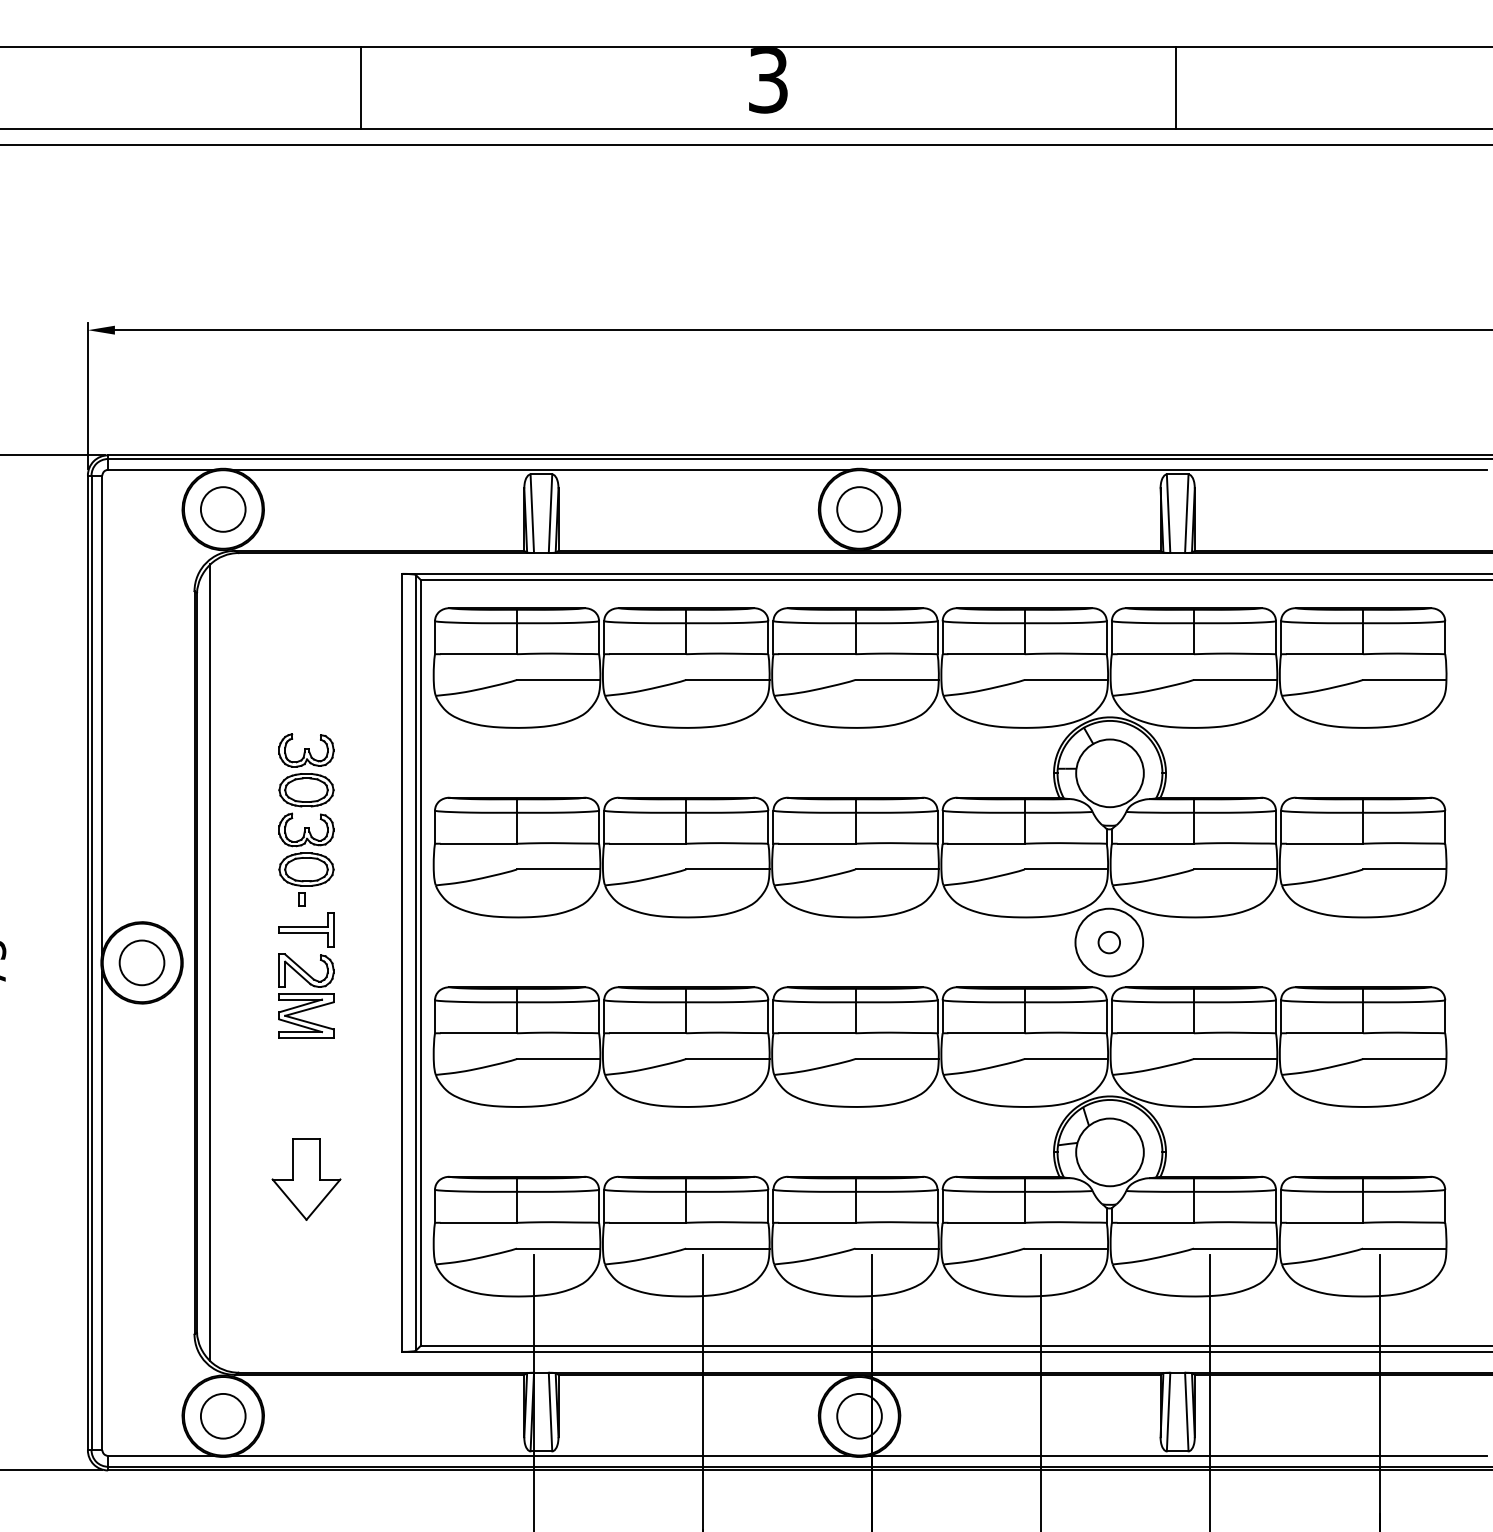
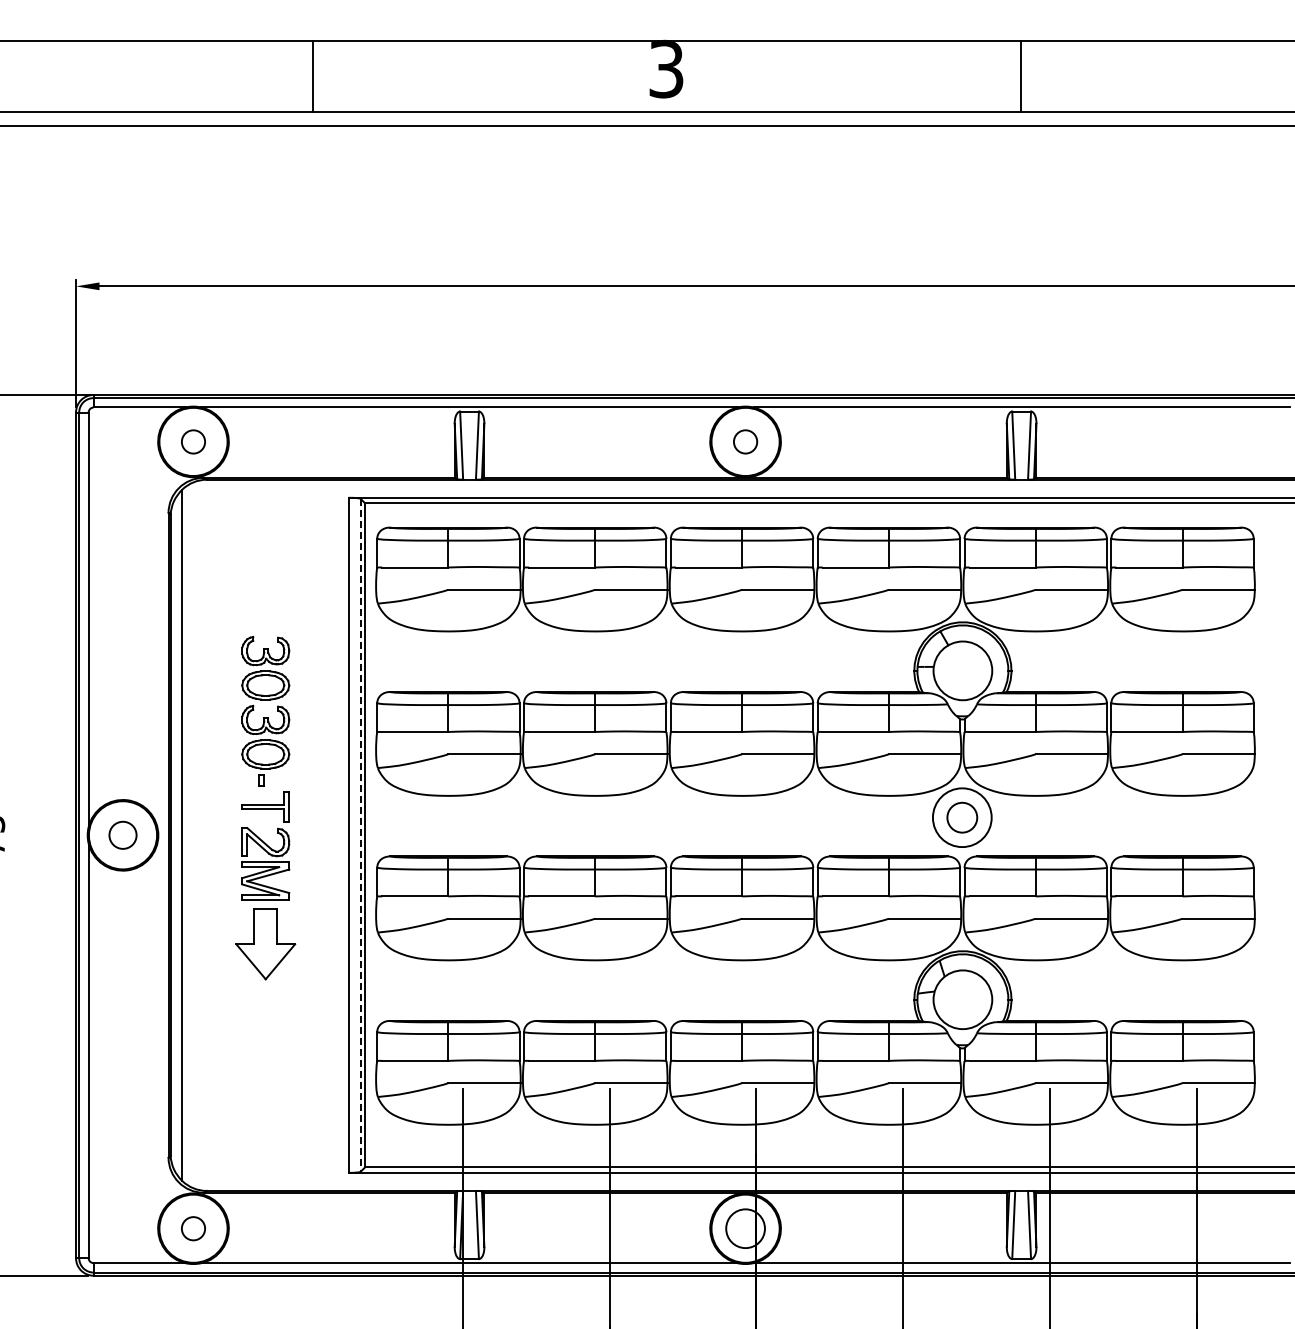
circle: (223, 508) -> (193, 441), size x0.6
circle: (859, 508) -> (745, 441), size x0.6
circle: (1108, 942) -> (961, 817), size x1.6
circle: (141, 961) -> (122, 834), size x0.7
line: (415, 963) -> (360, 835), solid -> dashed
part: (306, 1179) -> (265, 944), moved
circle: (223, 1416) -> (193, 1228), size x0.6

